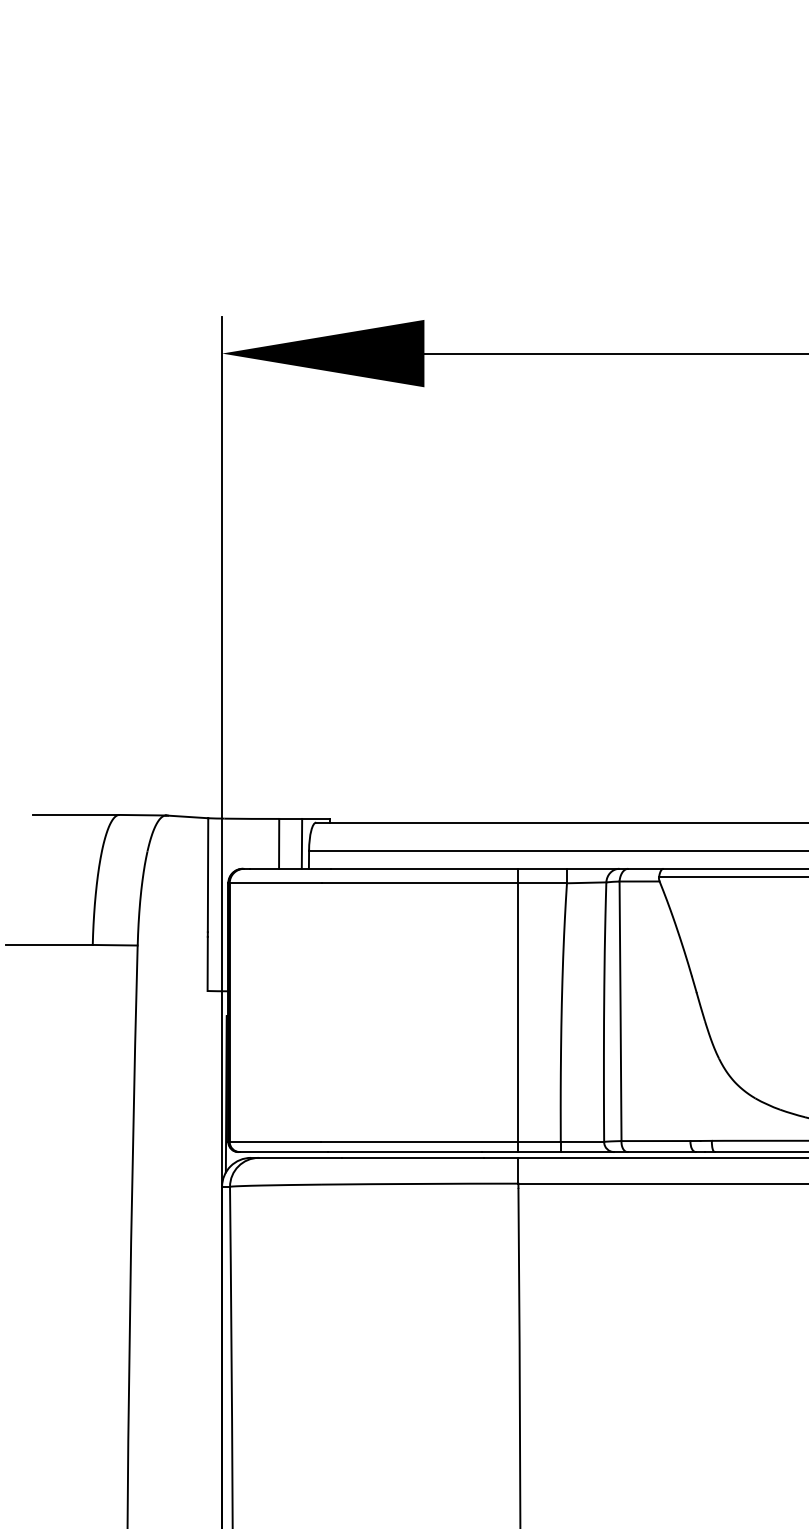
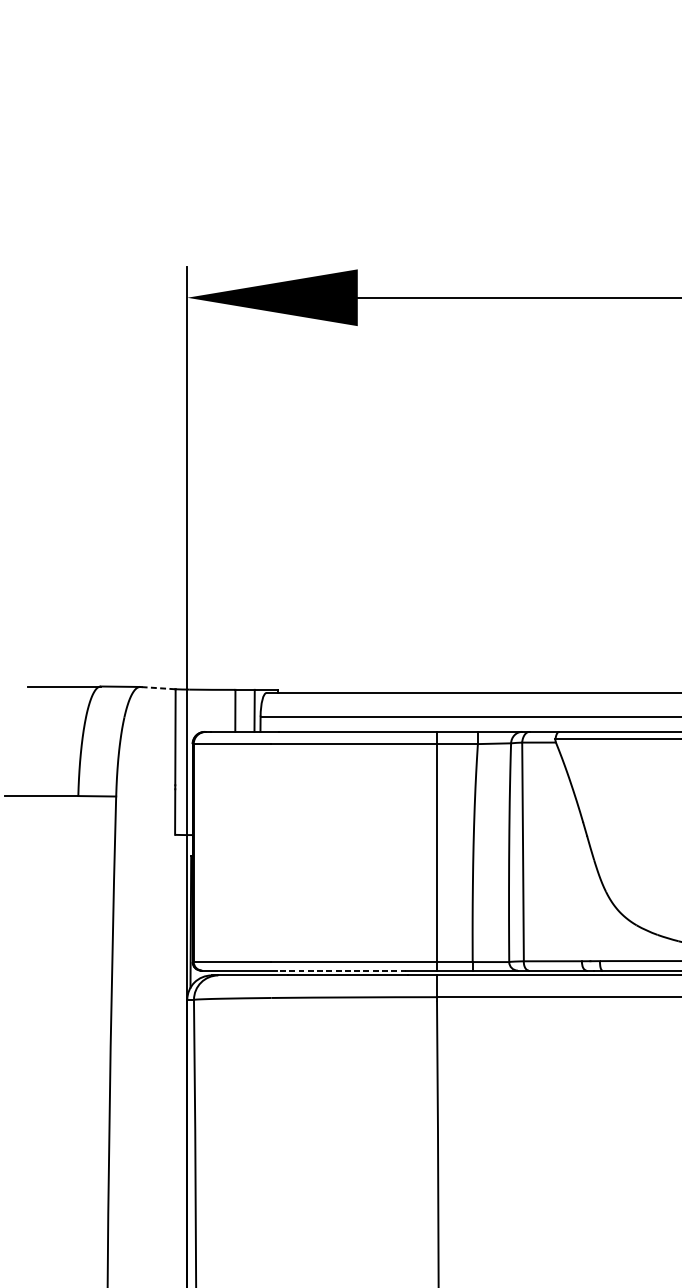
line: (187, 816) -> (158, 687), solid -> dashed
line: (405, 1152) -> (341, 970), solid -> dashed

